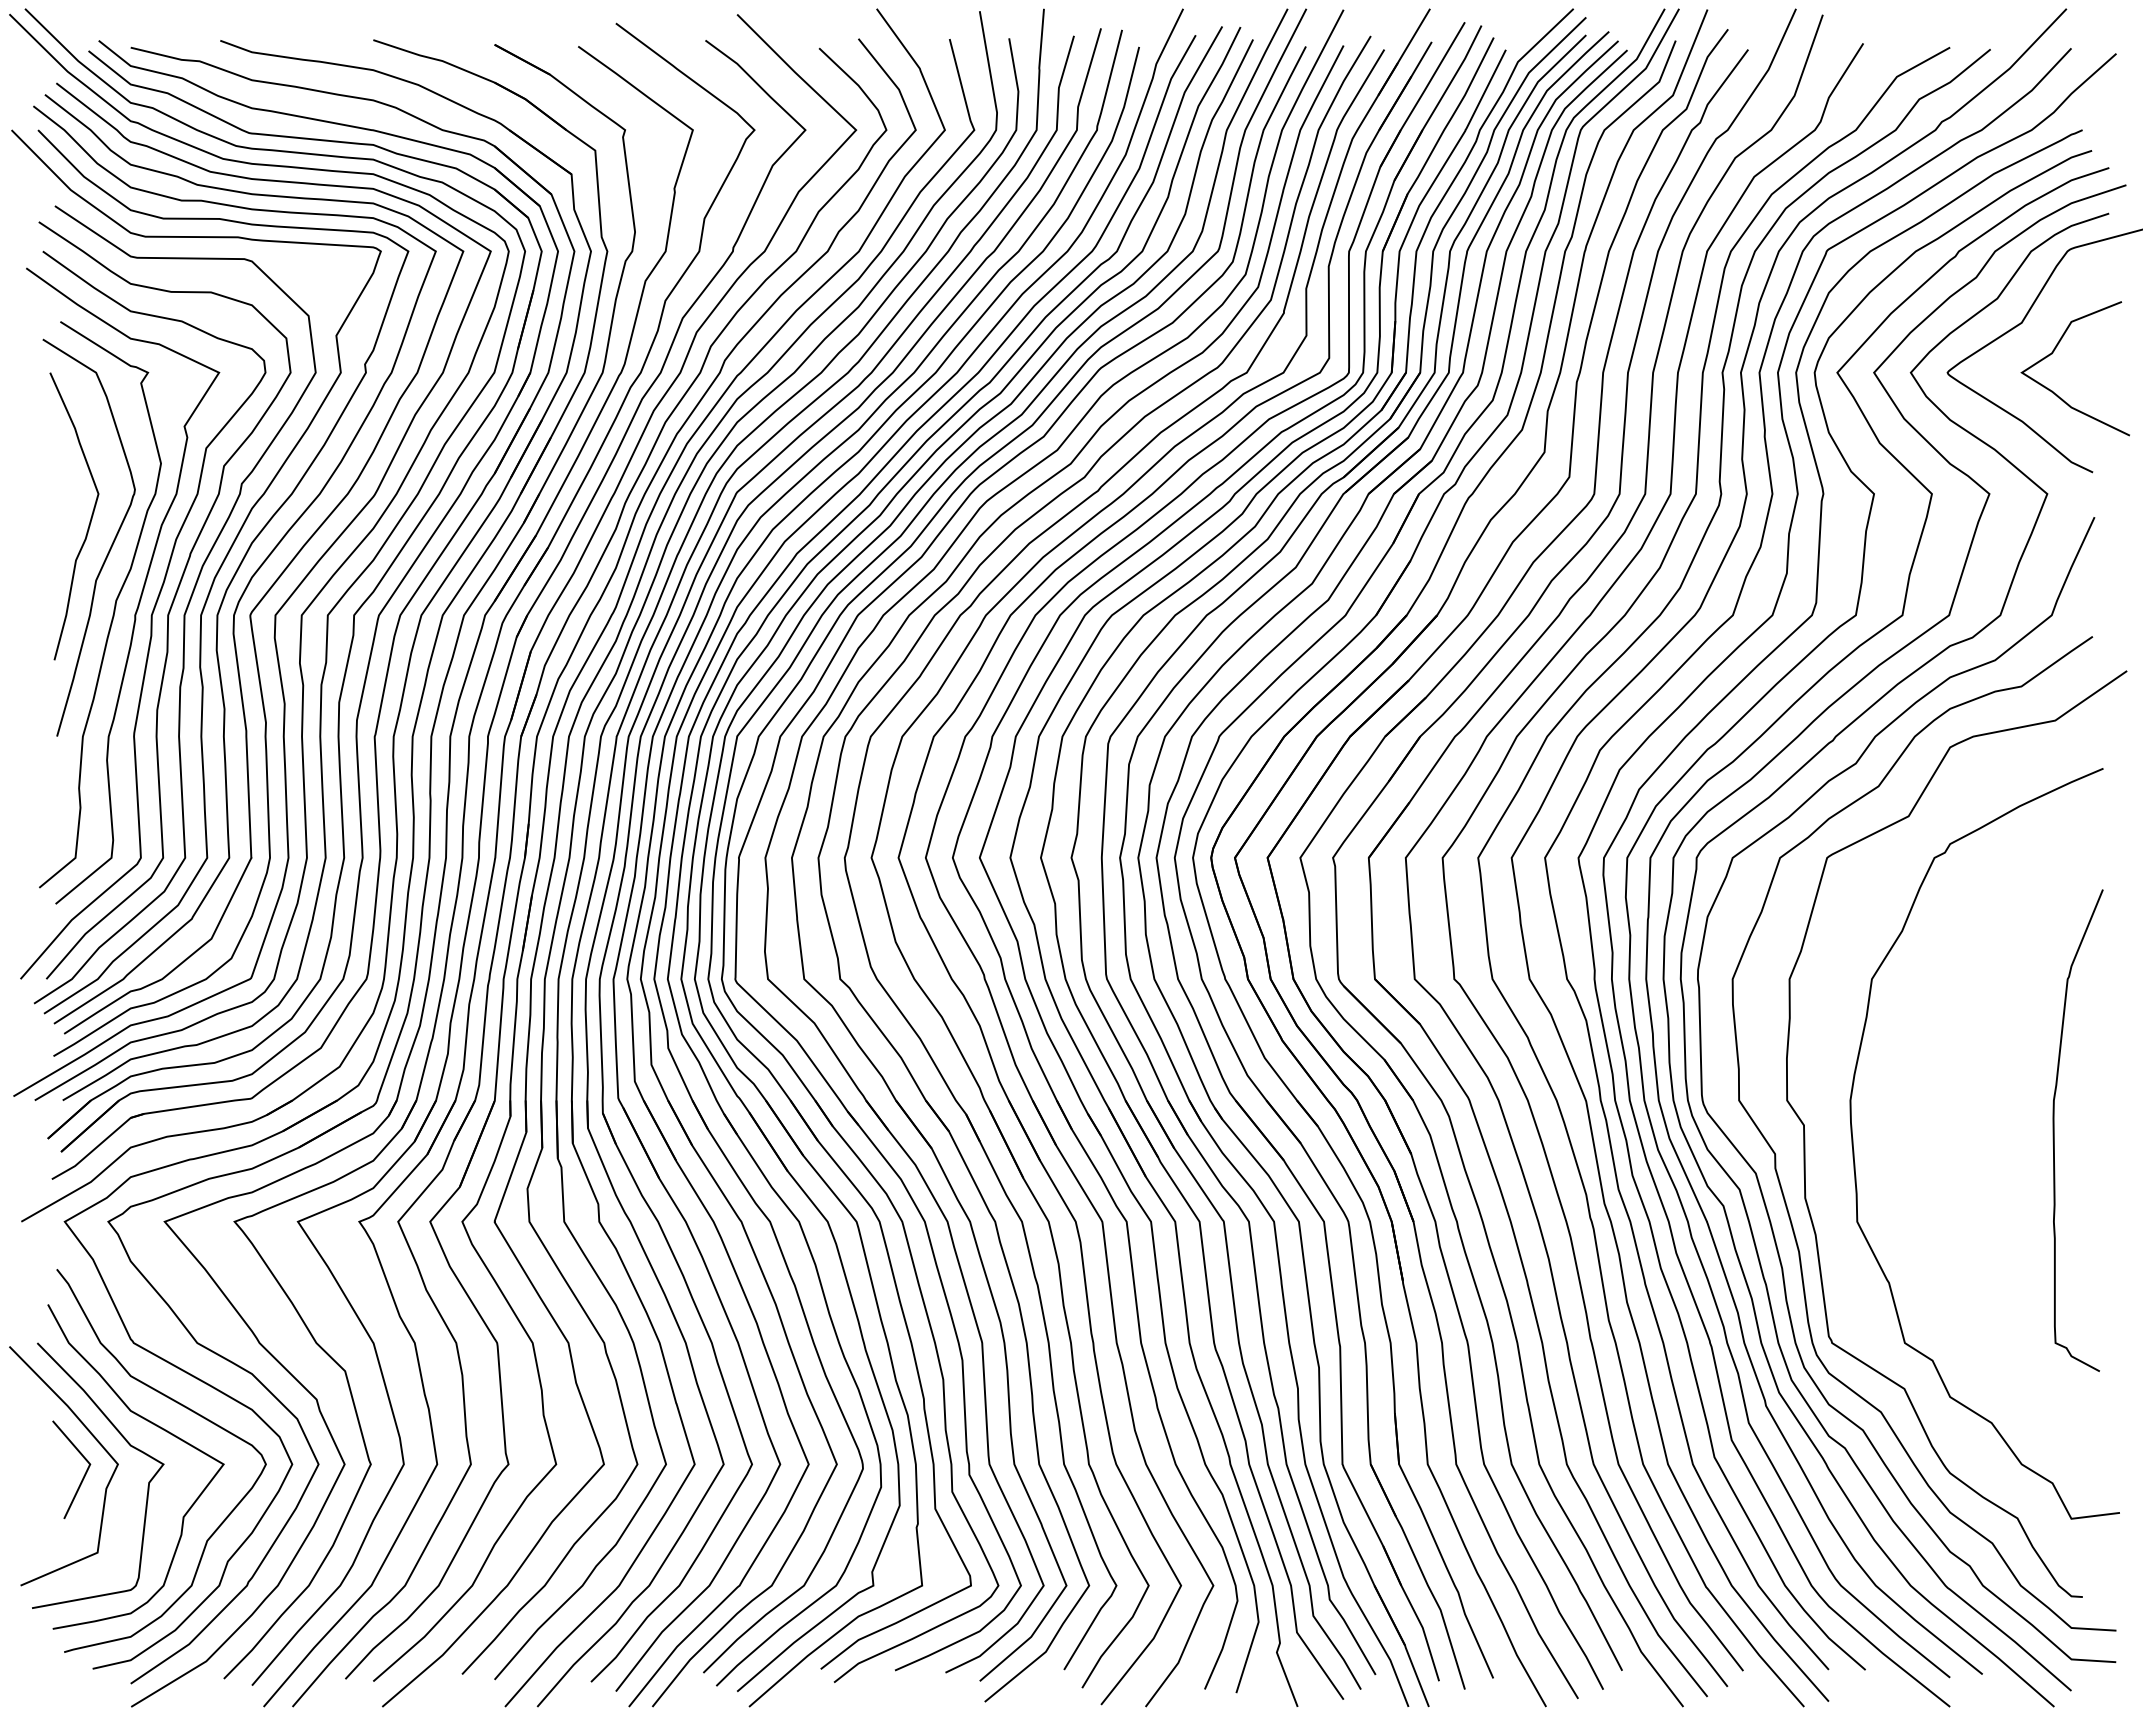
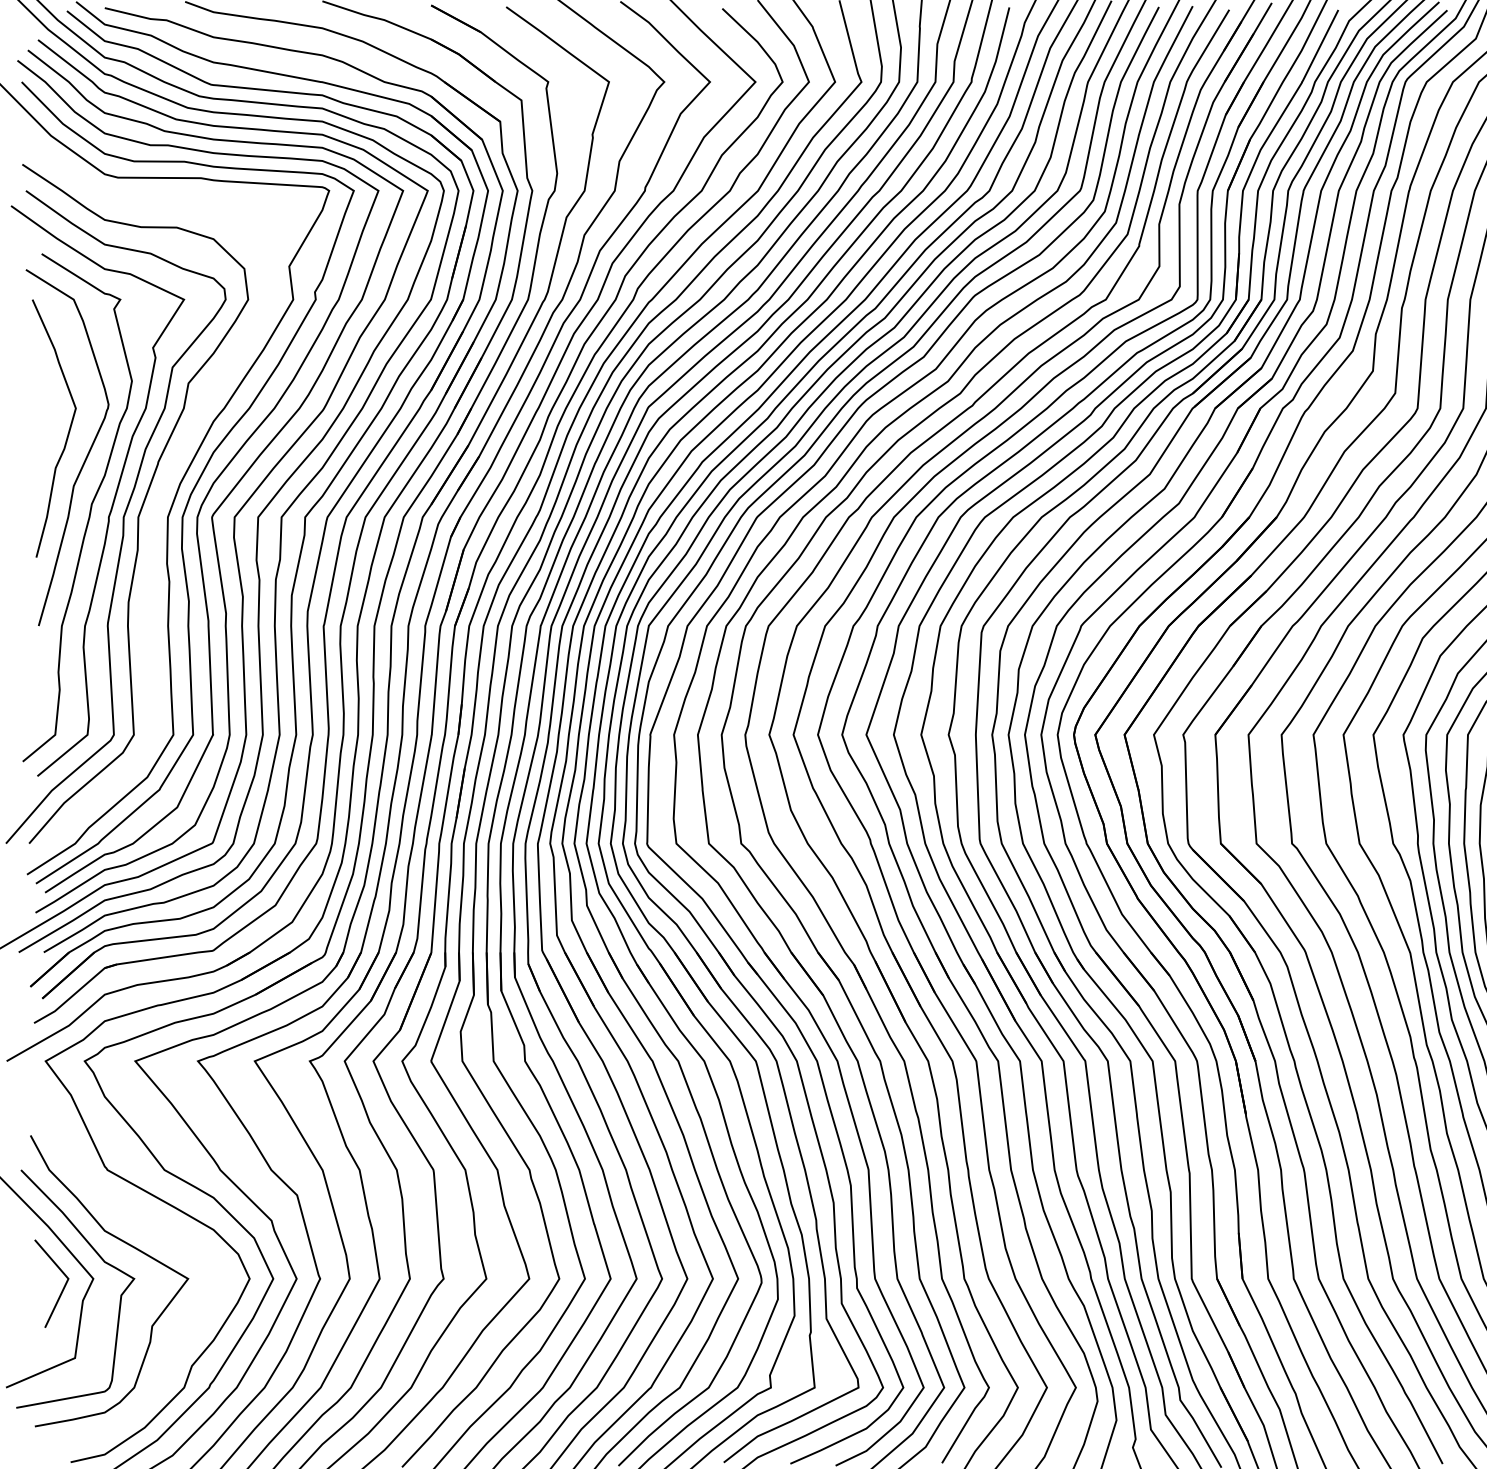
curve: (186, 606) -> (154, 509), removed
curve: (187, 1409) -> (155, 1229), removed

